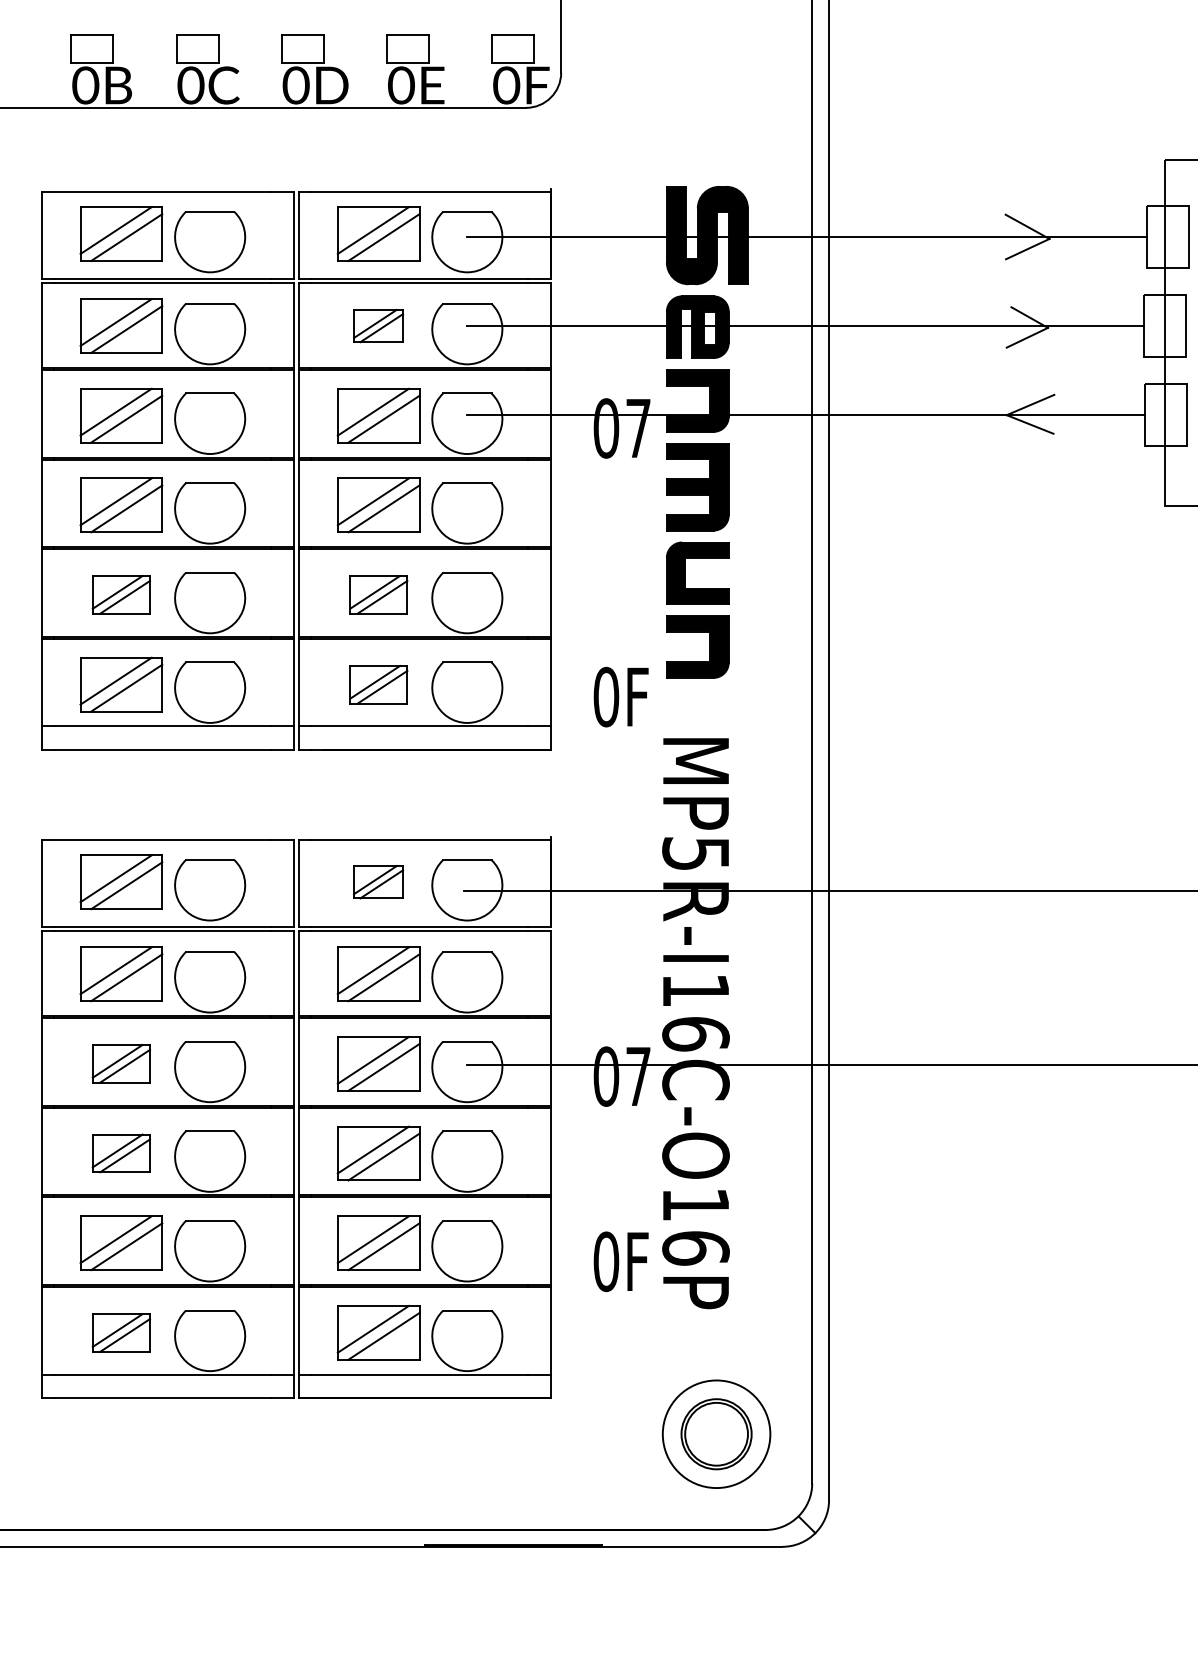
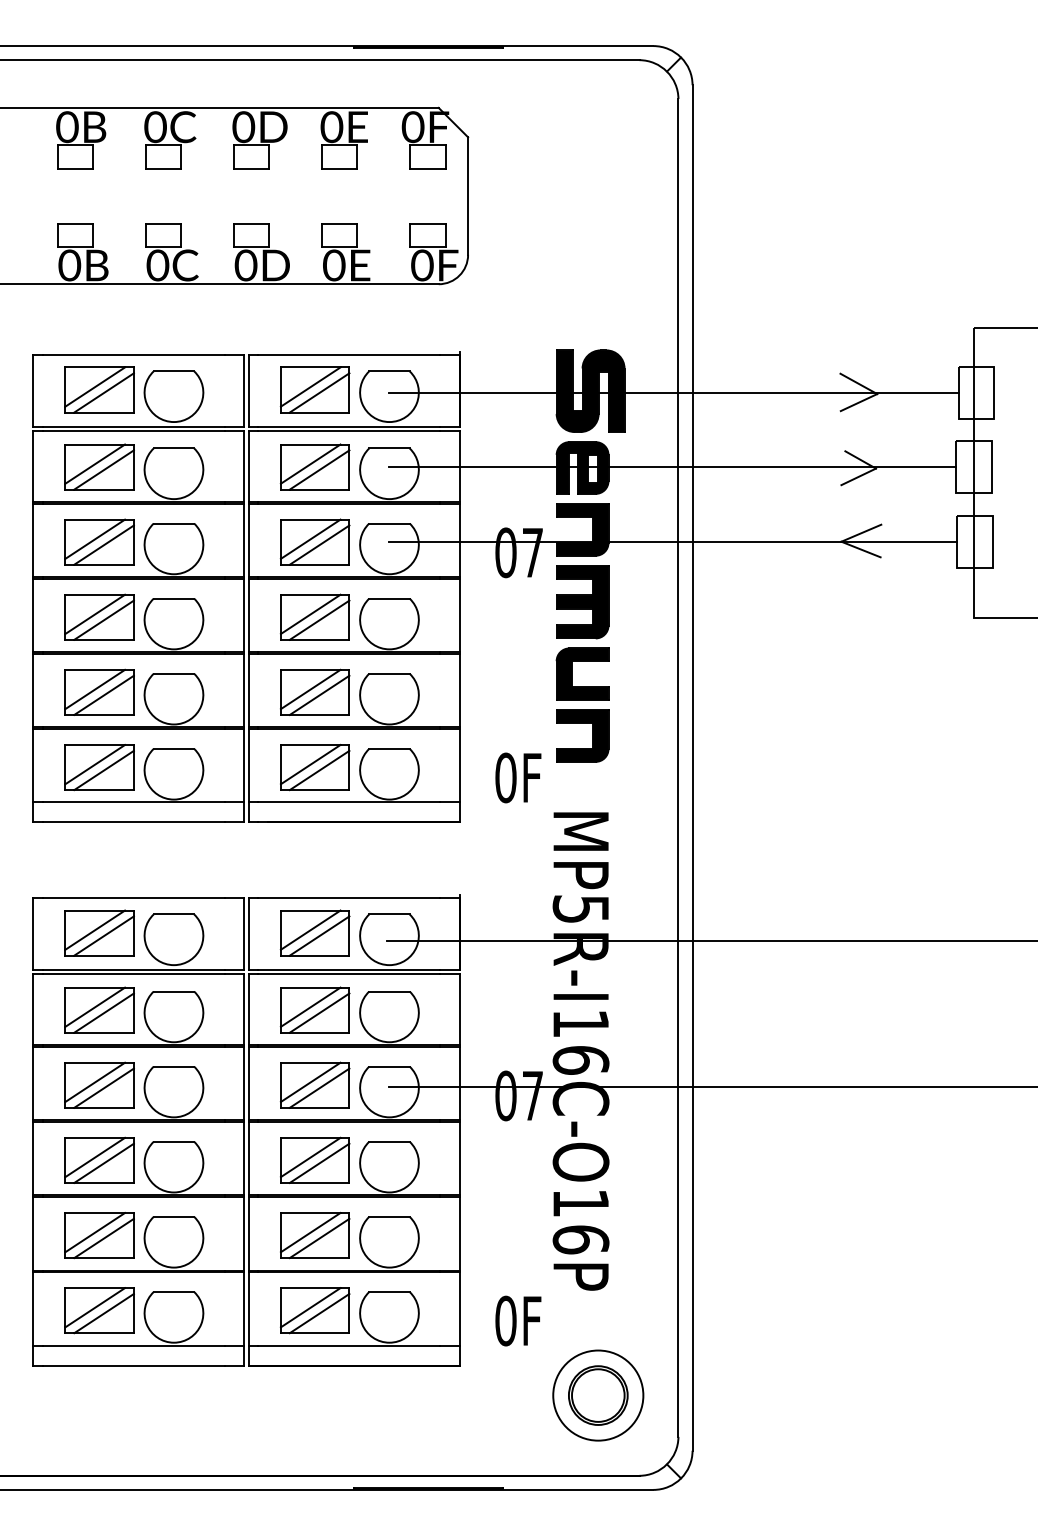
part: (377, 325) -> (314, 466), size x1.67
part: (121, 593) -> (99, 691), size x1.43
part: (379, 593) -> (315, 691), size x1.43
part: (379, 684) -> (315, 767), size x1.43
part: (377, 881) -> (314, 932), size x1.67
part: (121, 1062) -> (99, 1084), size x1.43
part: (121, 1152) -> (99, 1159), size x1.43
text: (621, 1261) -> (518, 1320), moved
part: (121, 1332) -> (99, 1310), size x1.43

